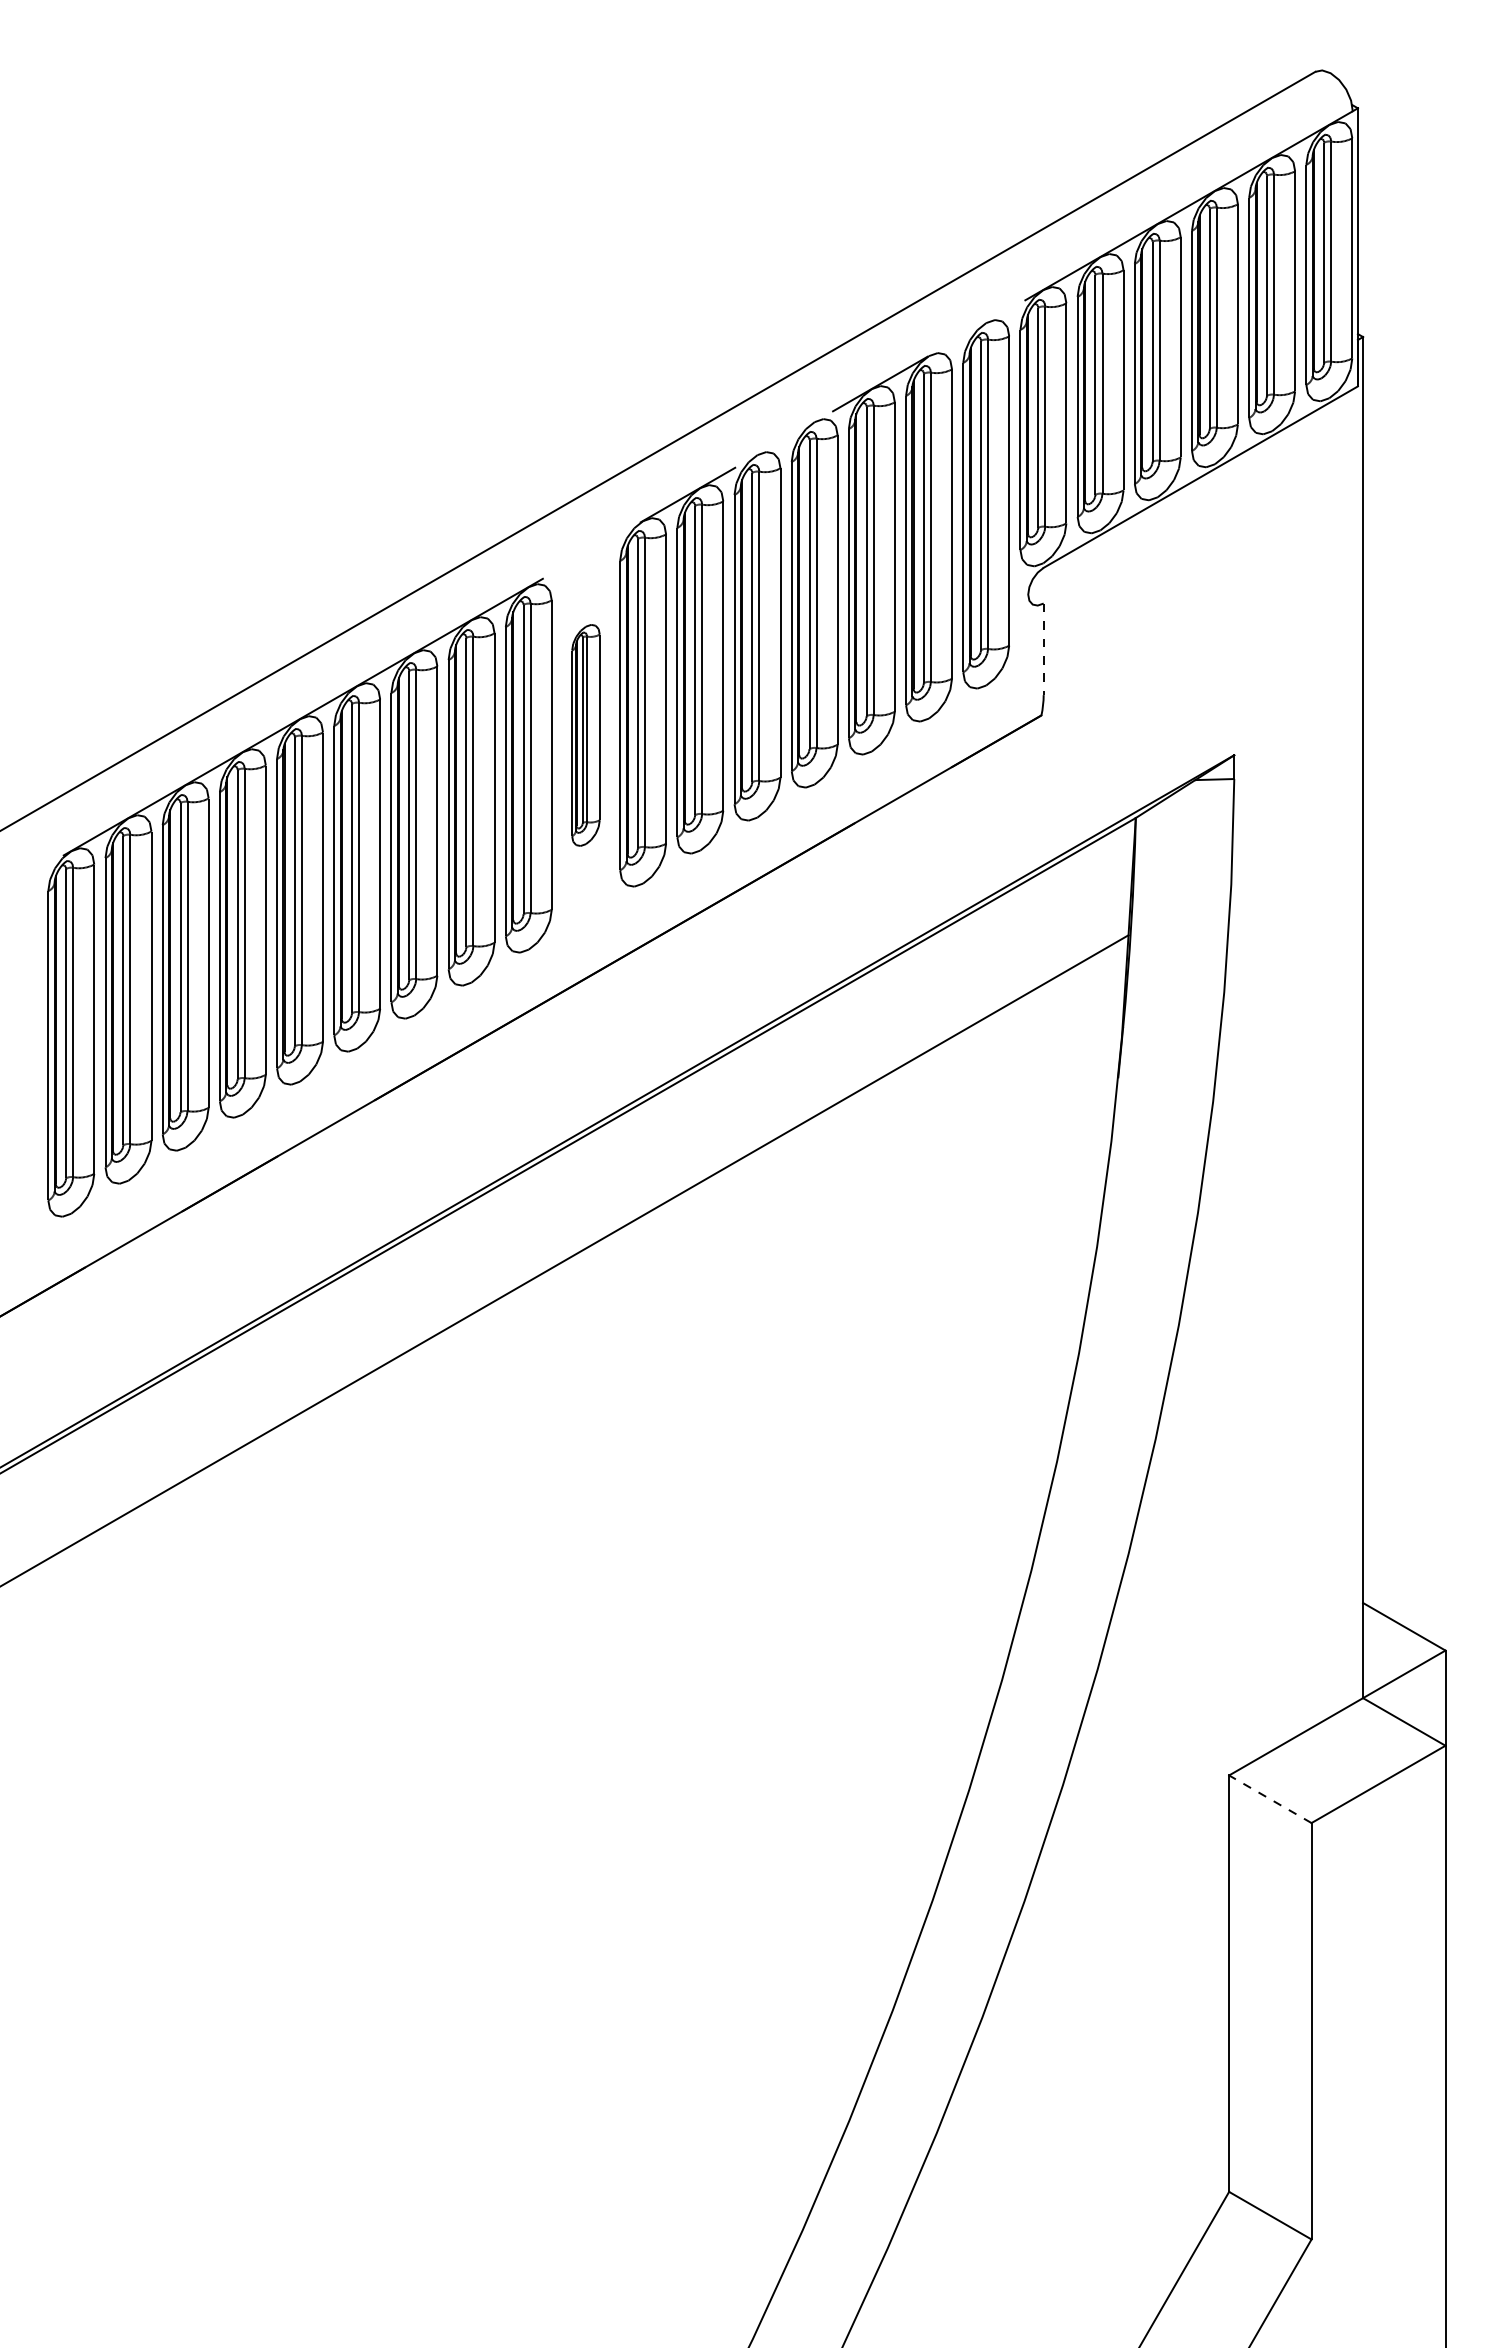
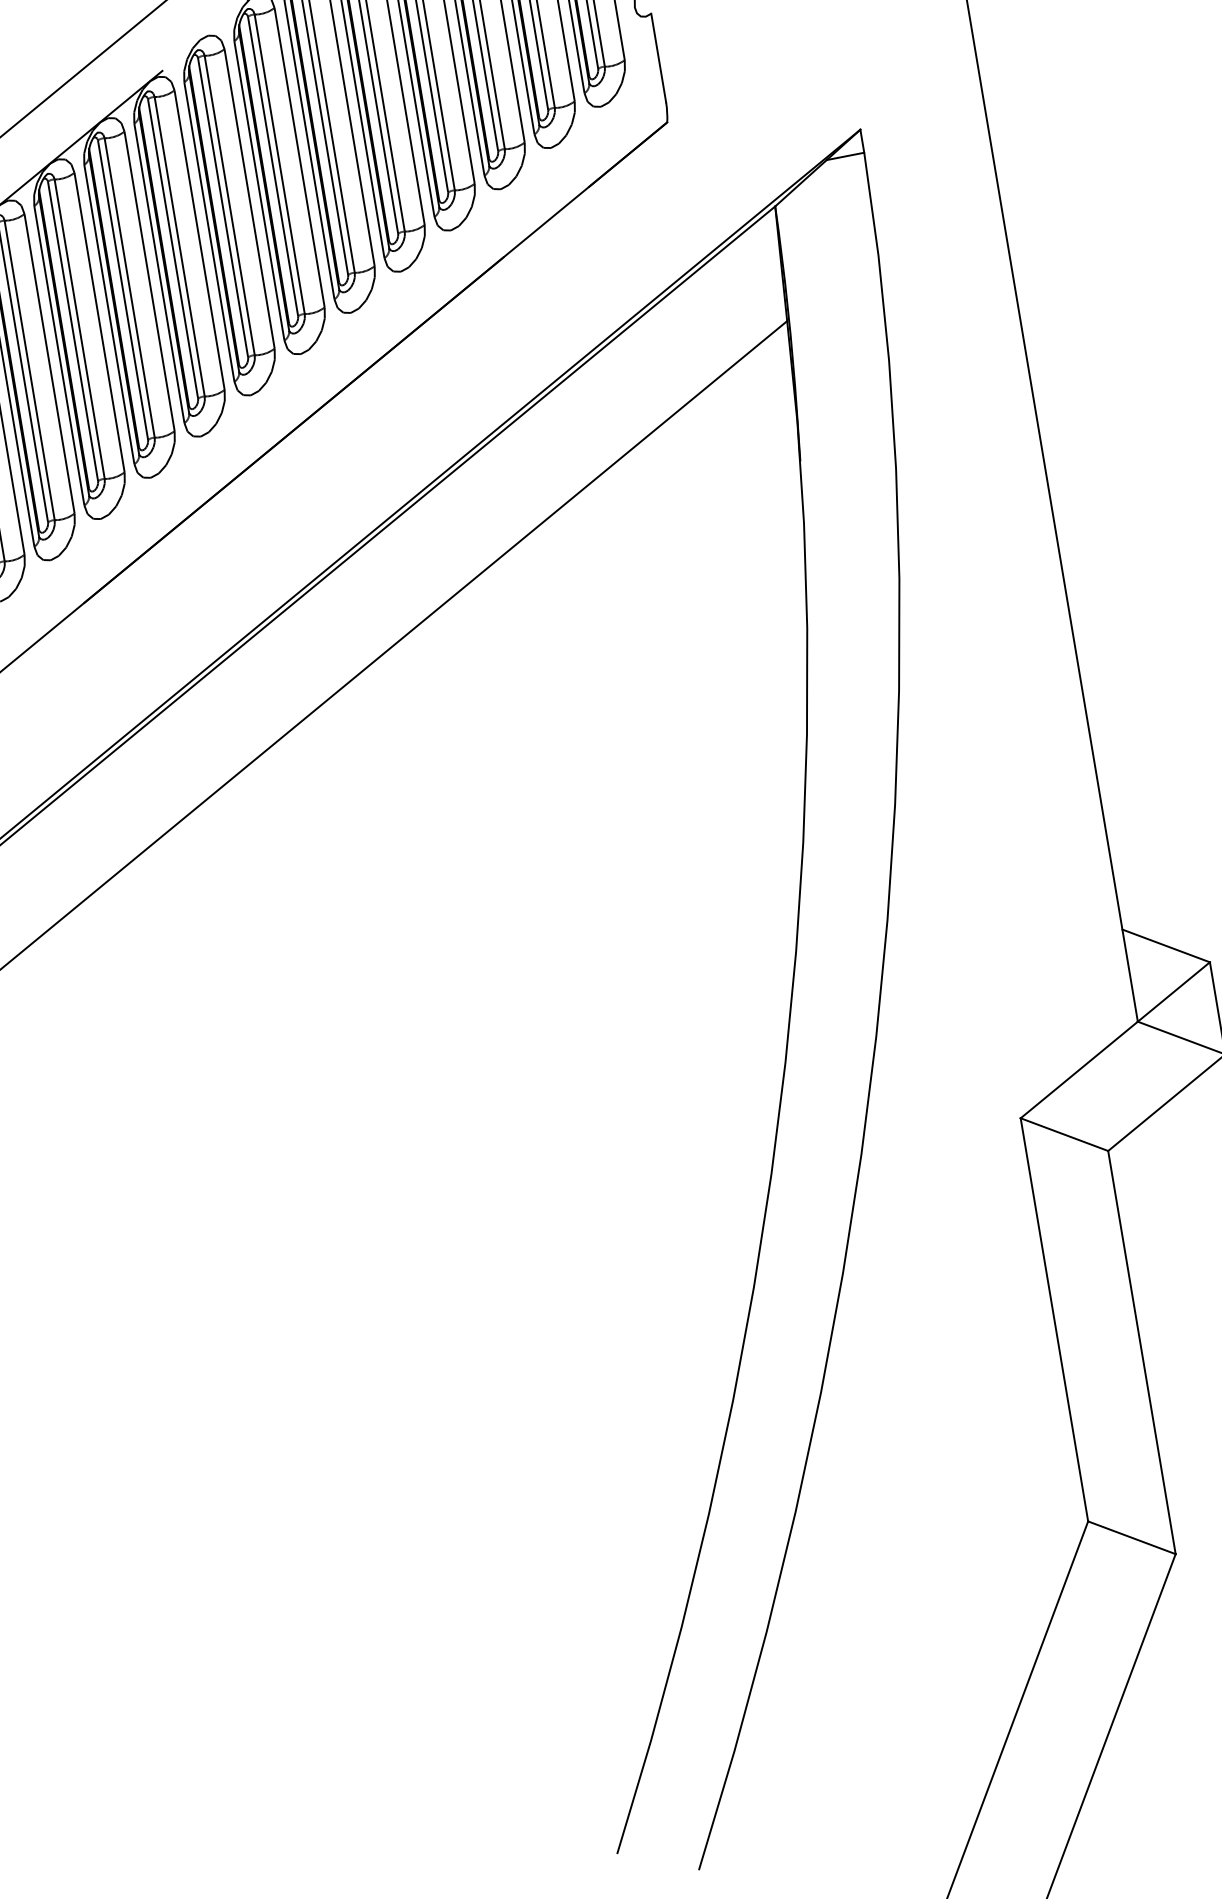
line: (1043, 649) -> (658, 58), dashed -> solid
part: (585, 735) -> (229, 215), size x1.67
line: (1270, 1799) -> (1064, 1134), dashed -> solid

